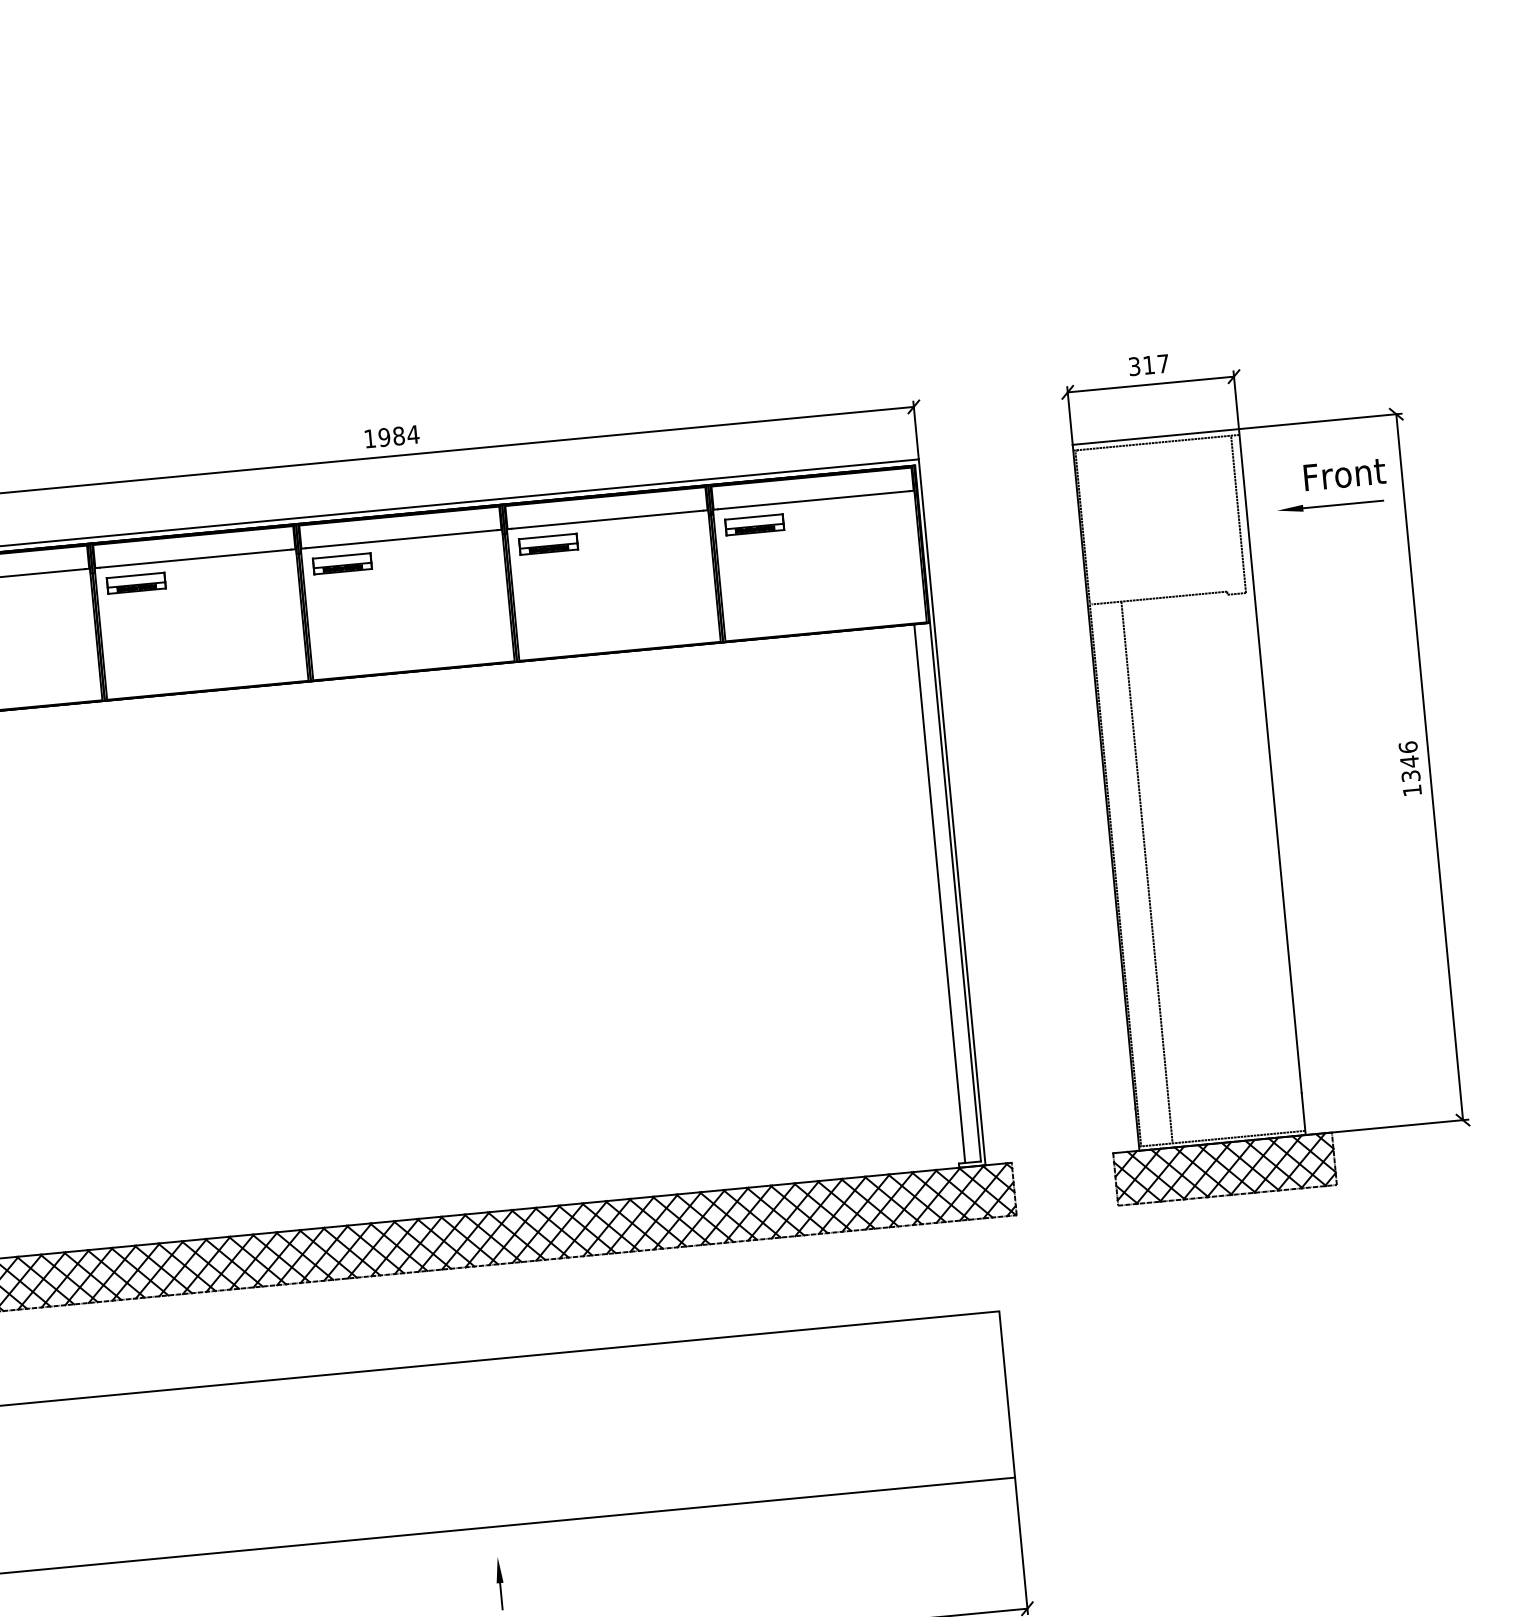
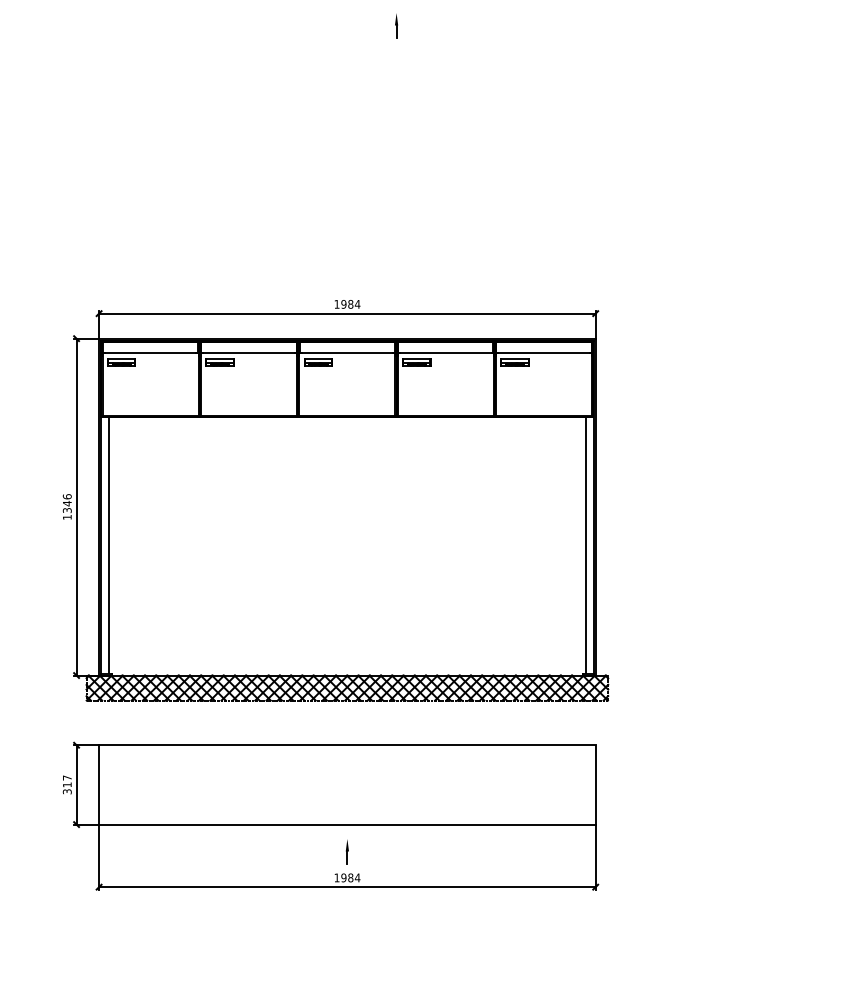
part: (1254, 769) -> (740, 500), removed

